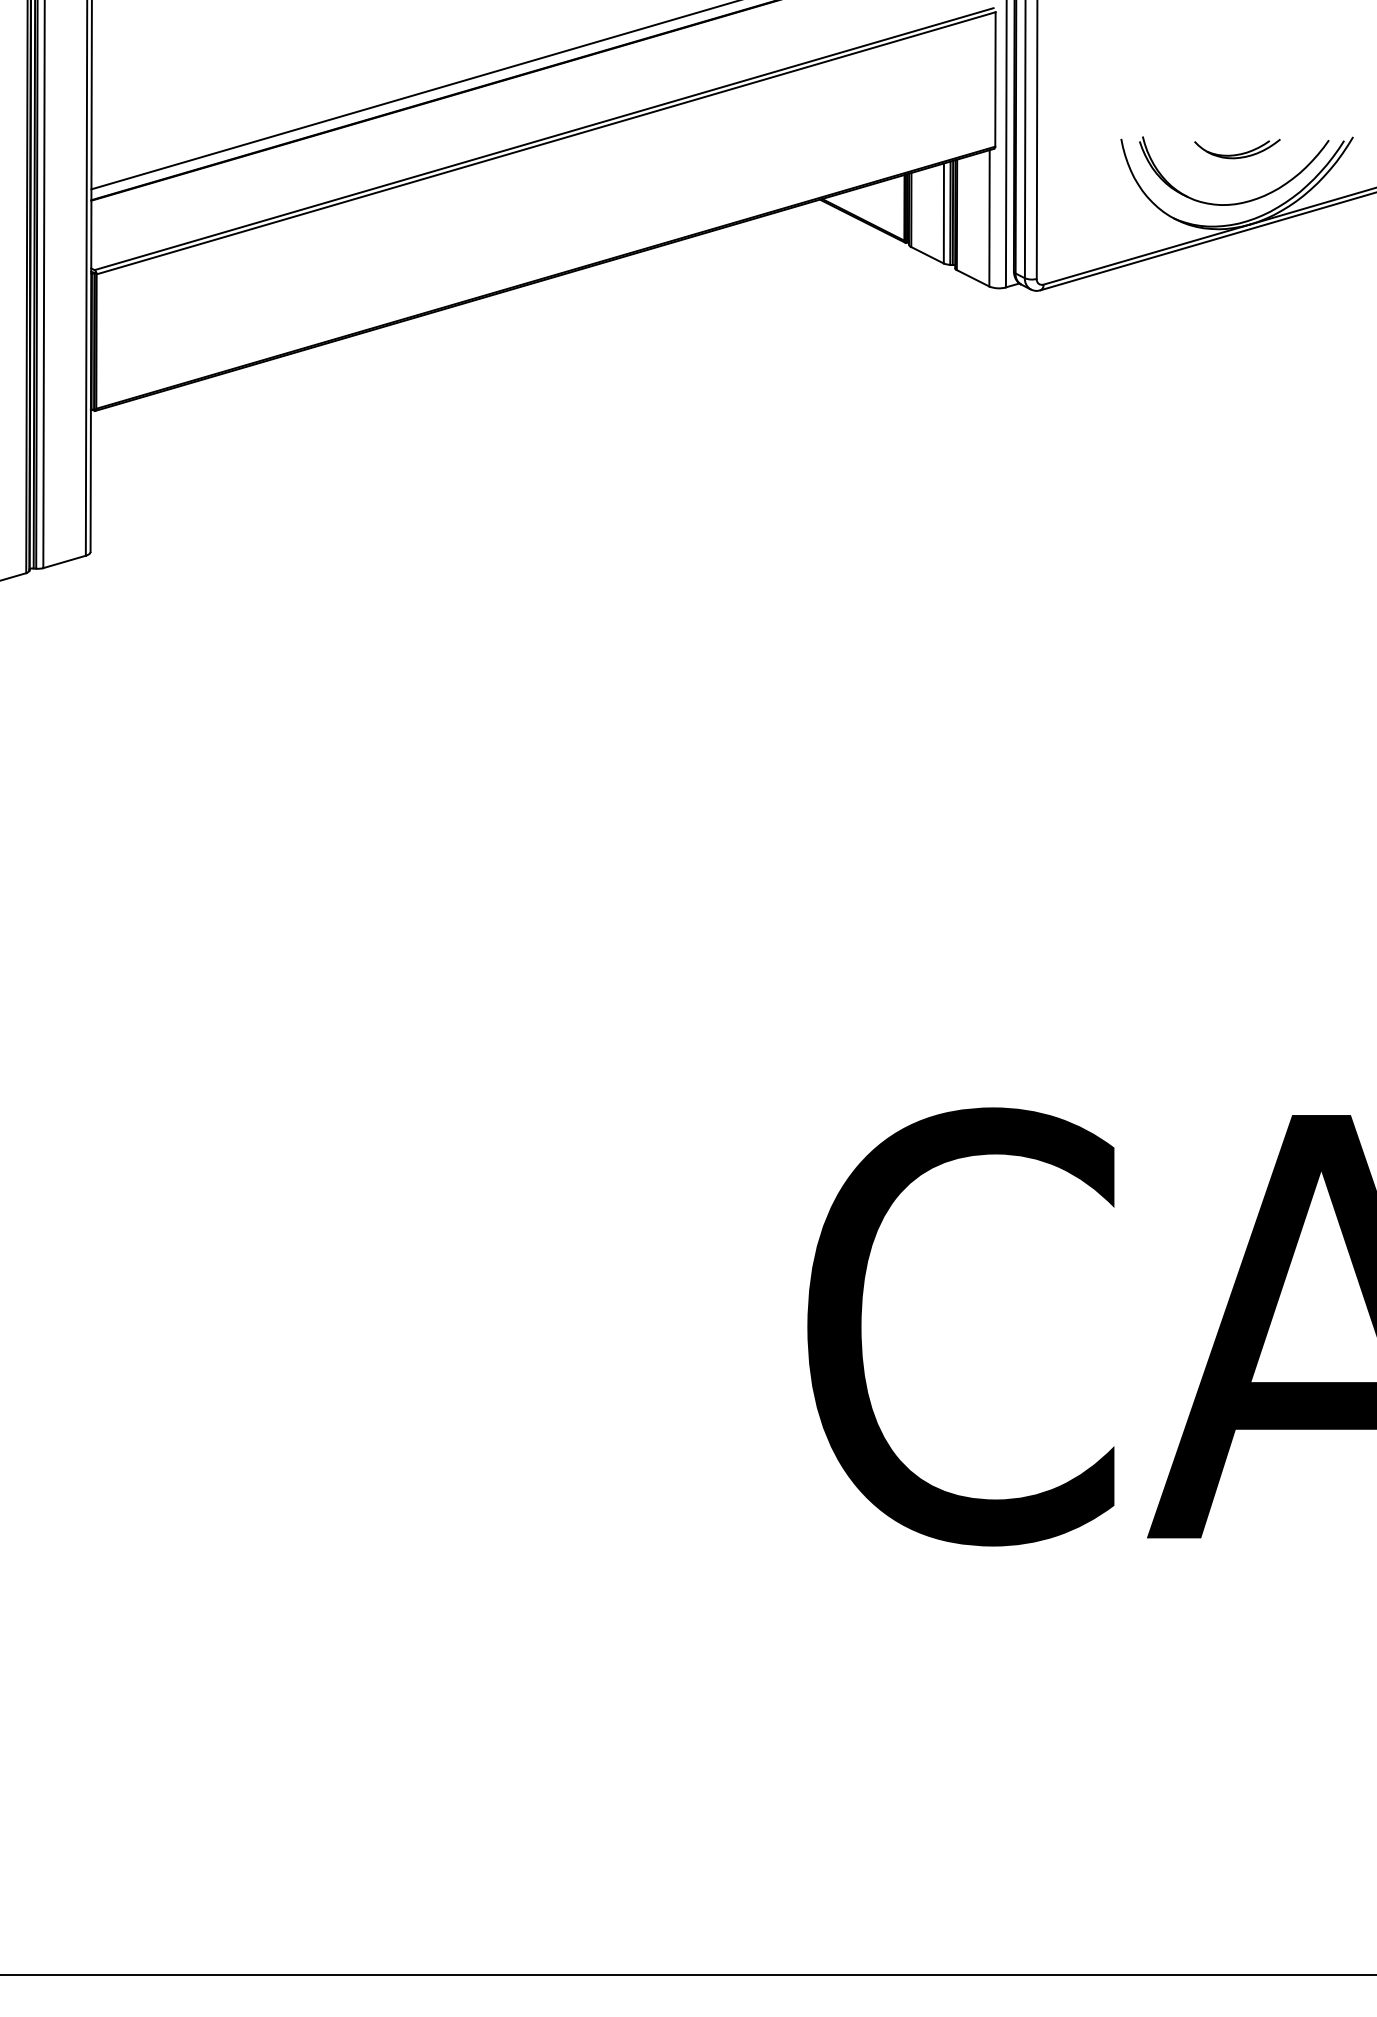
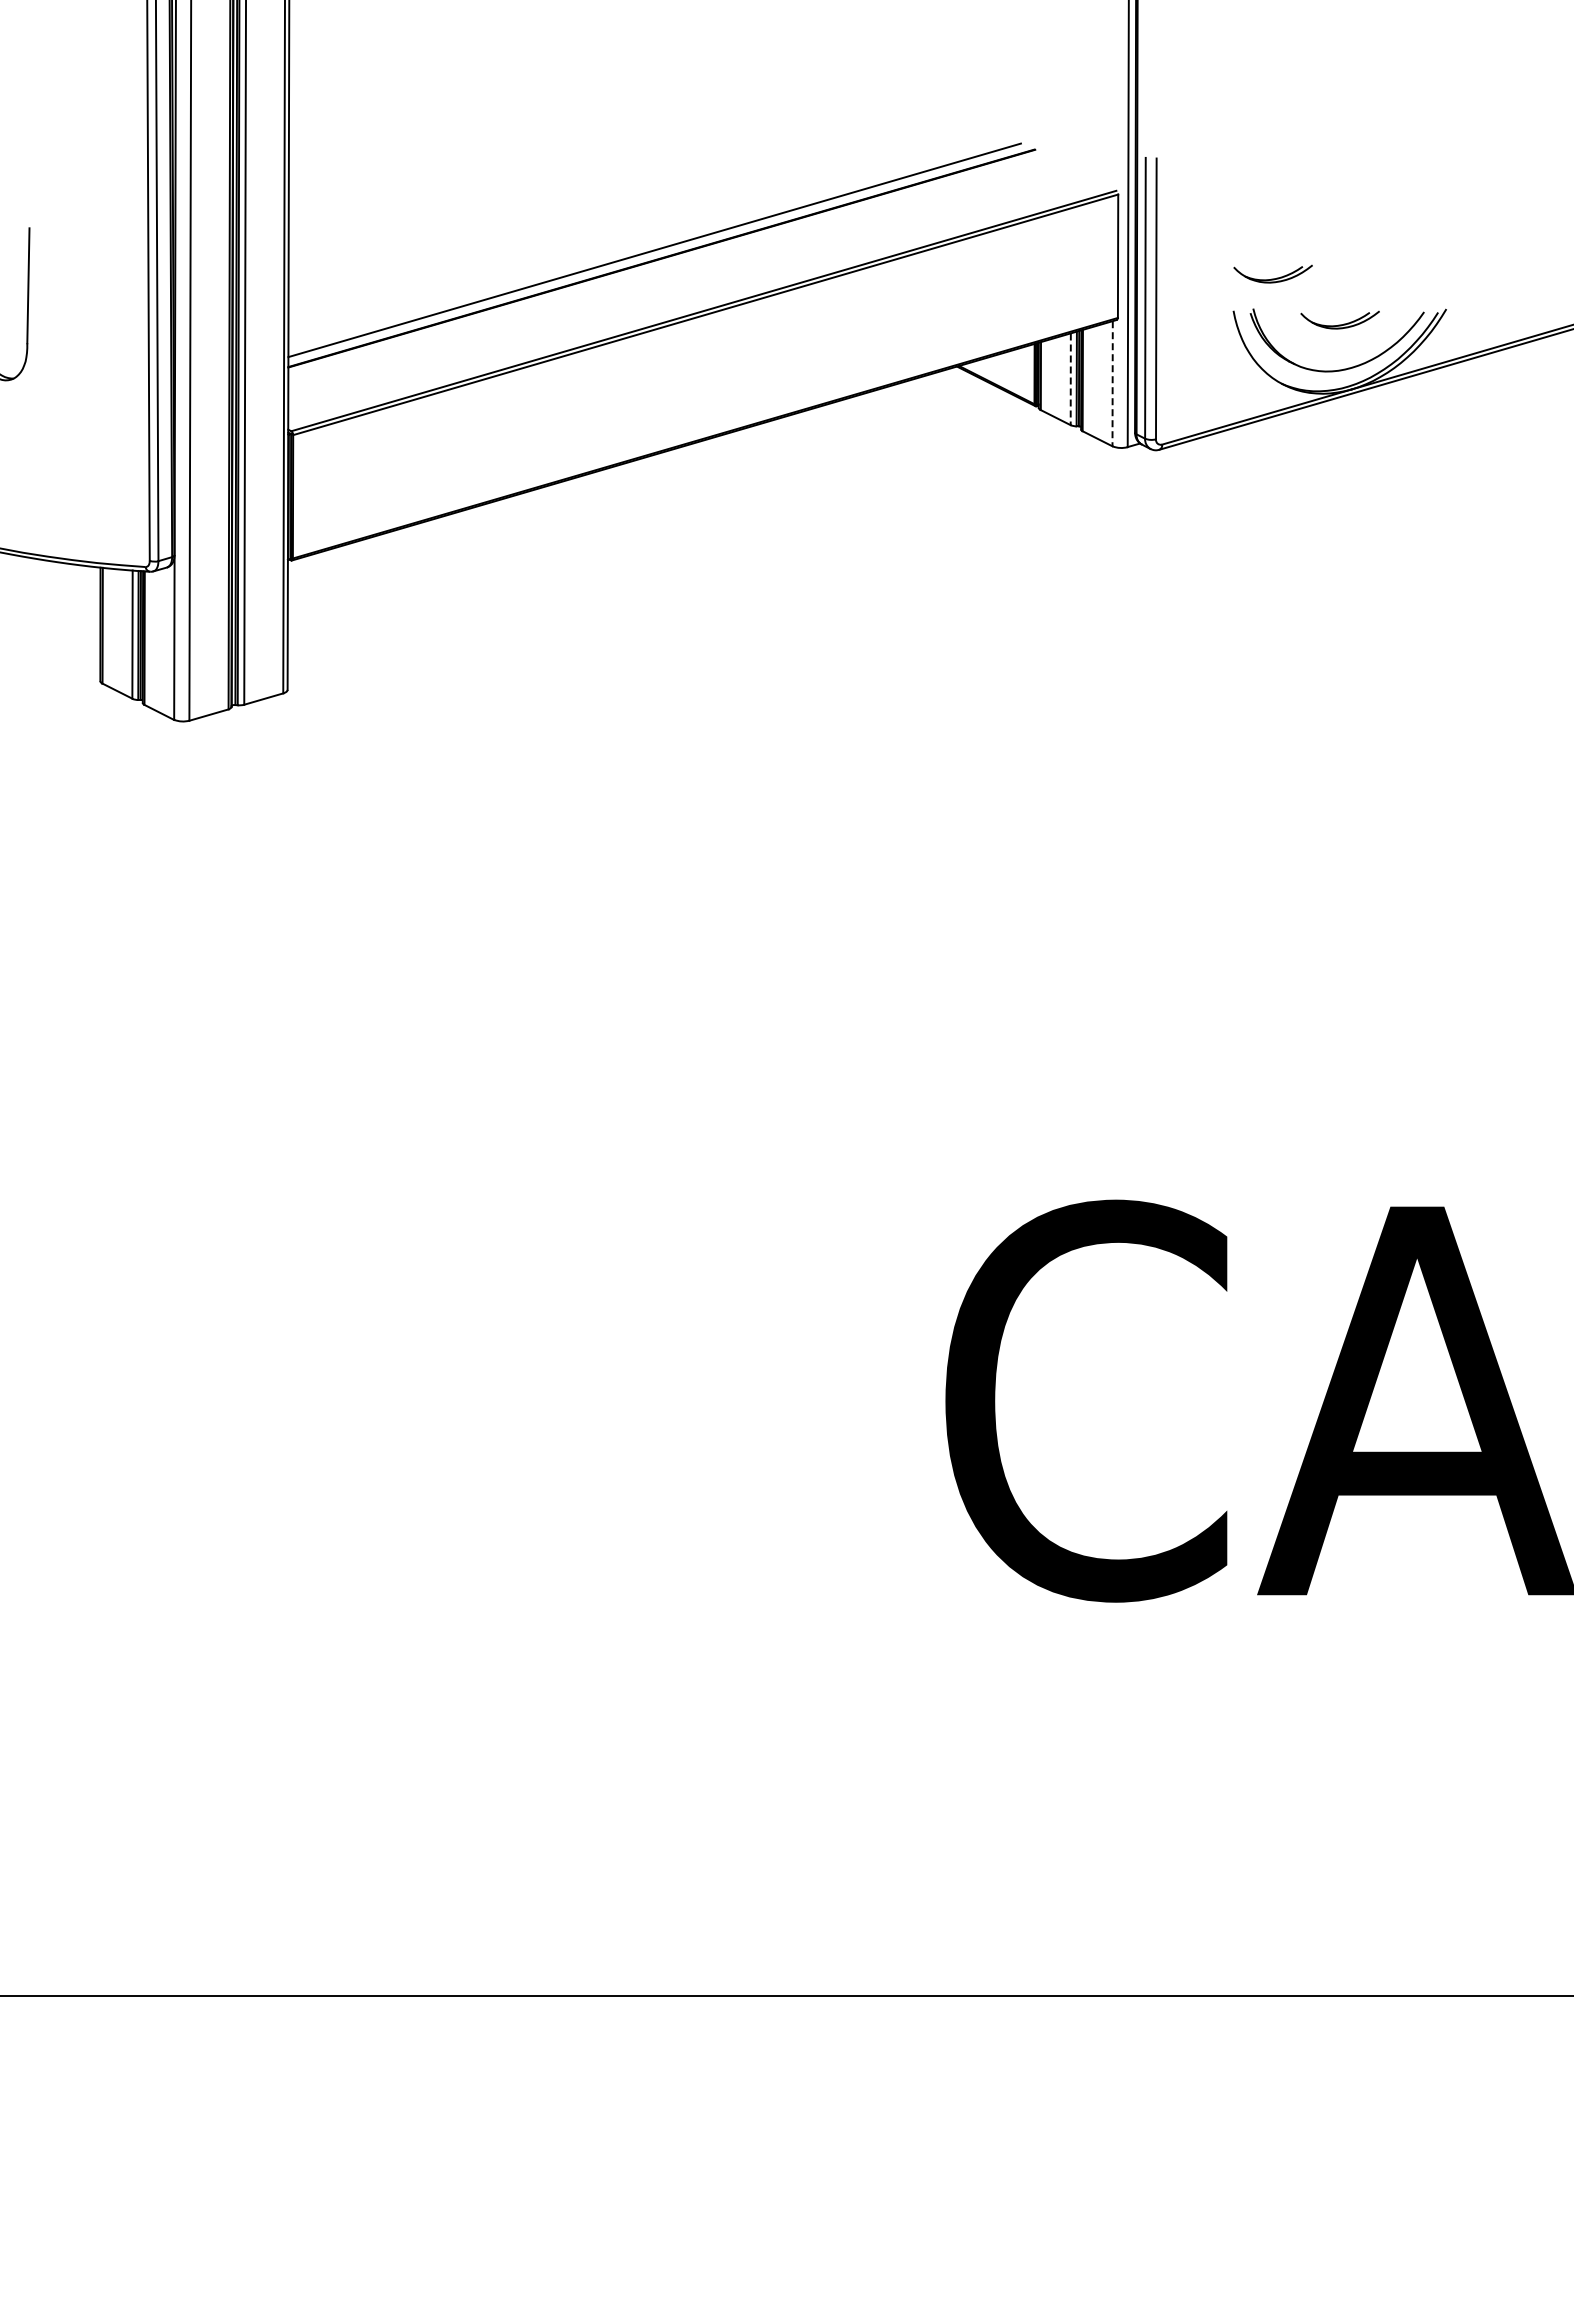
part: (1163, 98) -> (1272, 273), added
line: (943, 213) -> (1070, 379), solid -> dashed
line: (989, 218) -> (1112, 383), solid -> dashed

